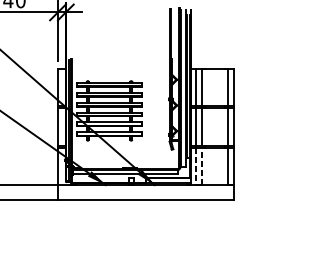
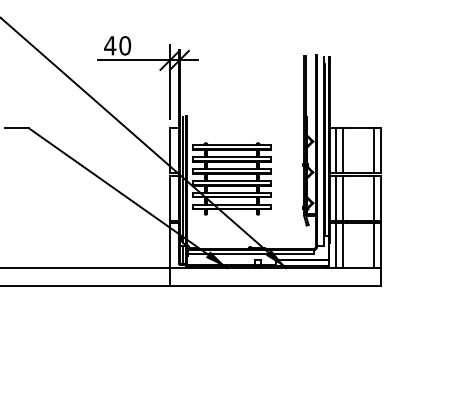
line: (196, 166) -> (336, 245), dashed -> solid
line: (202, 166) -> (343, 245), dashed -> solid

